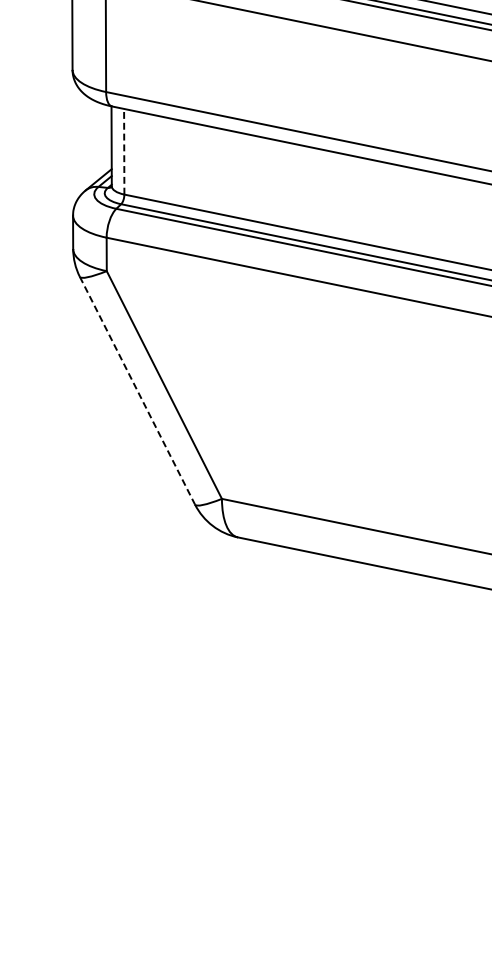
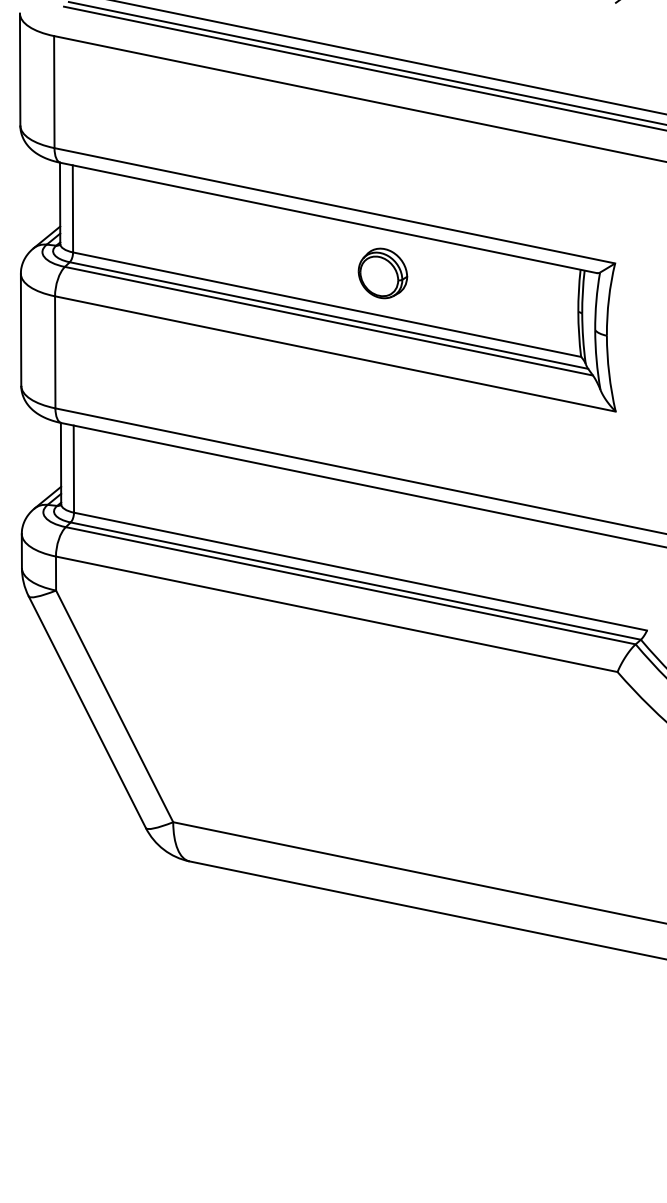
line: (123, 152) -> (73, 469), dashed -> solid
line: (137, 391) -> (87, 712), dashed -> solid

